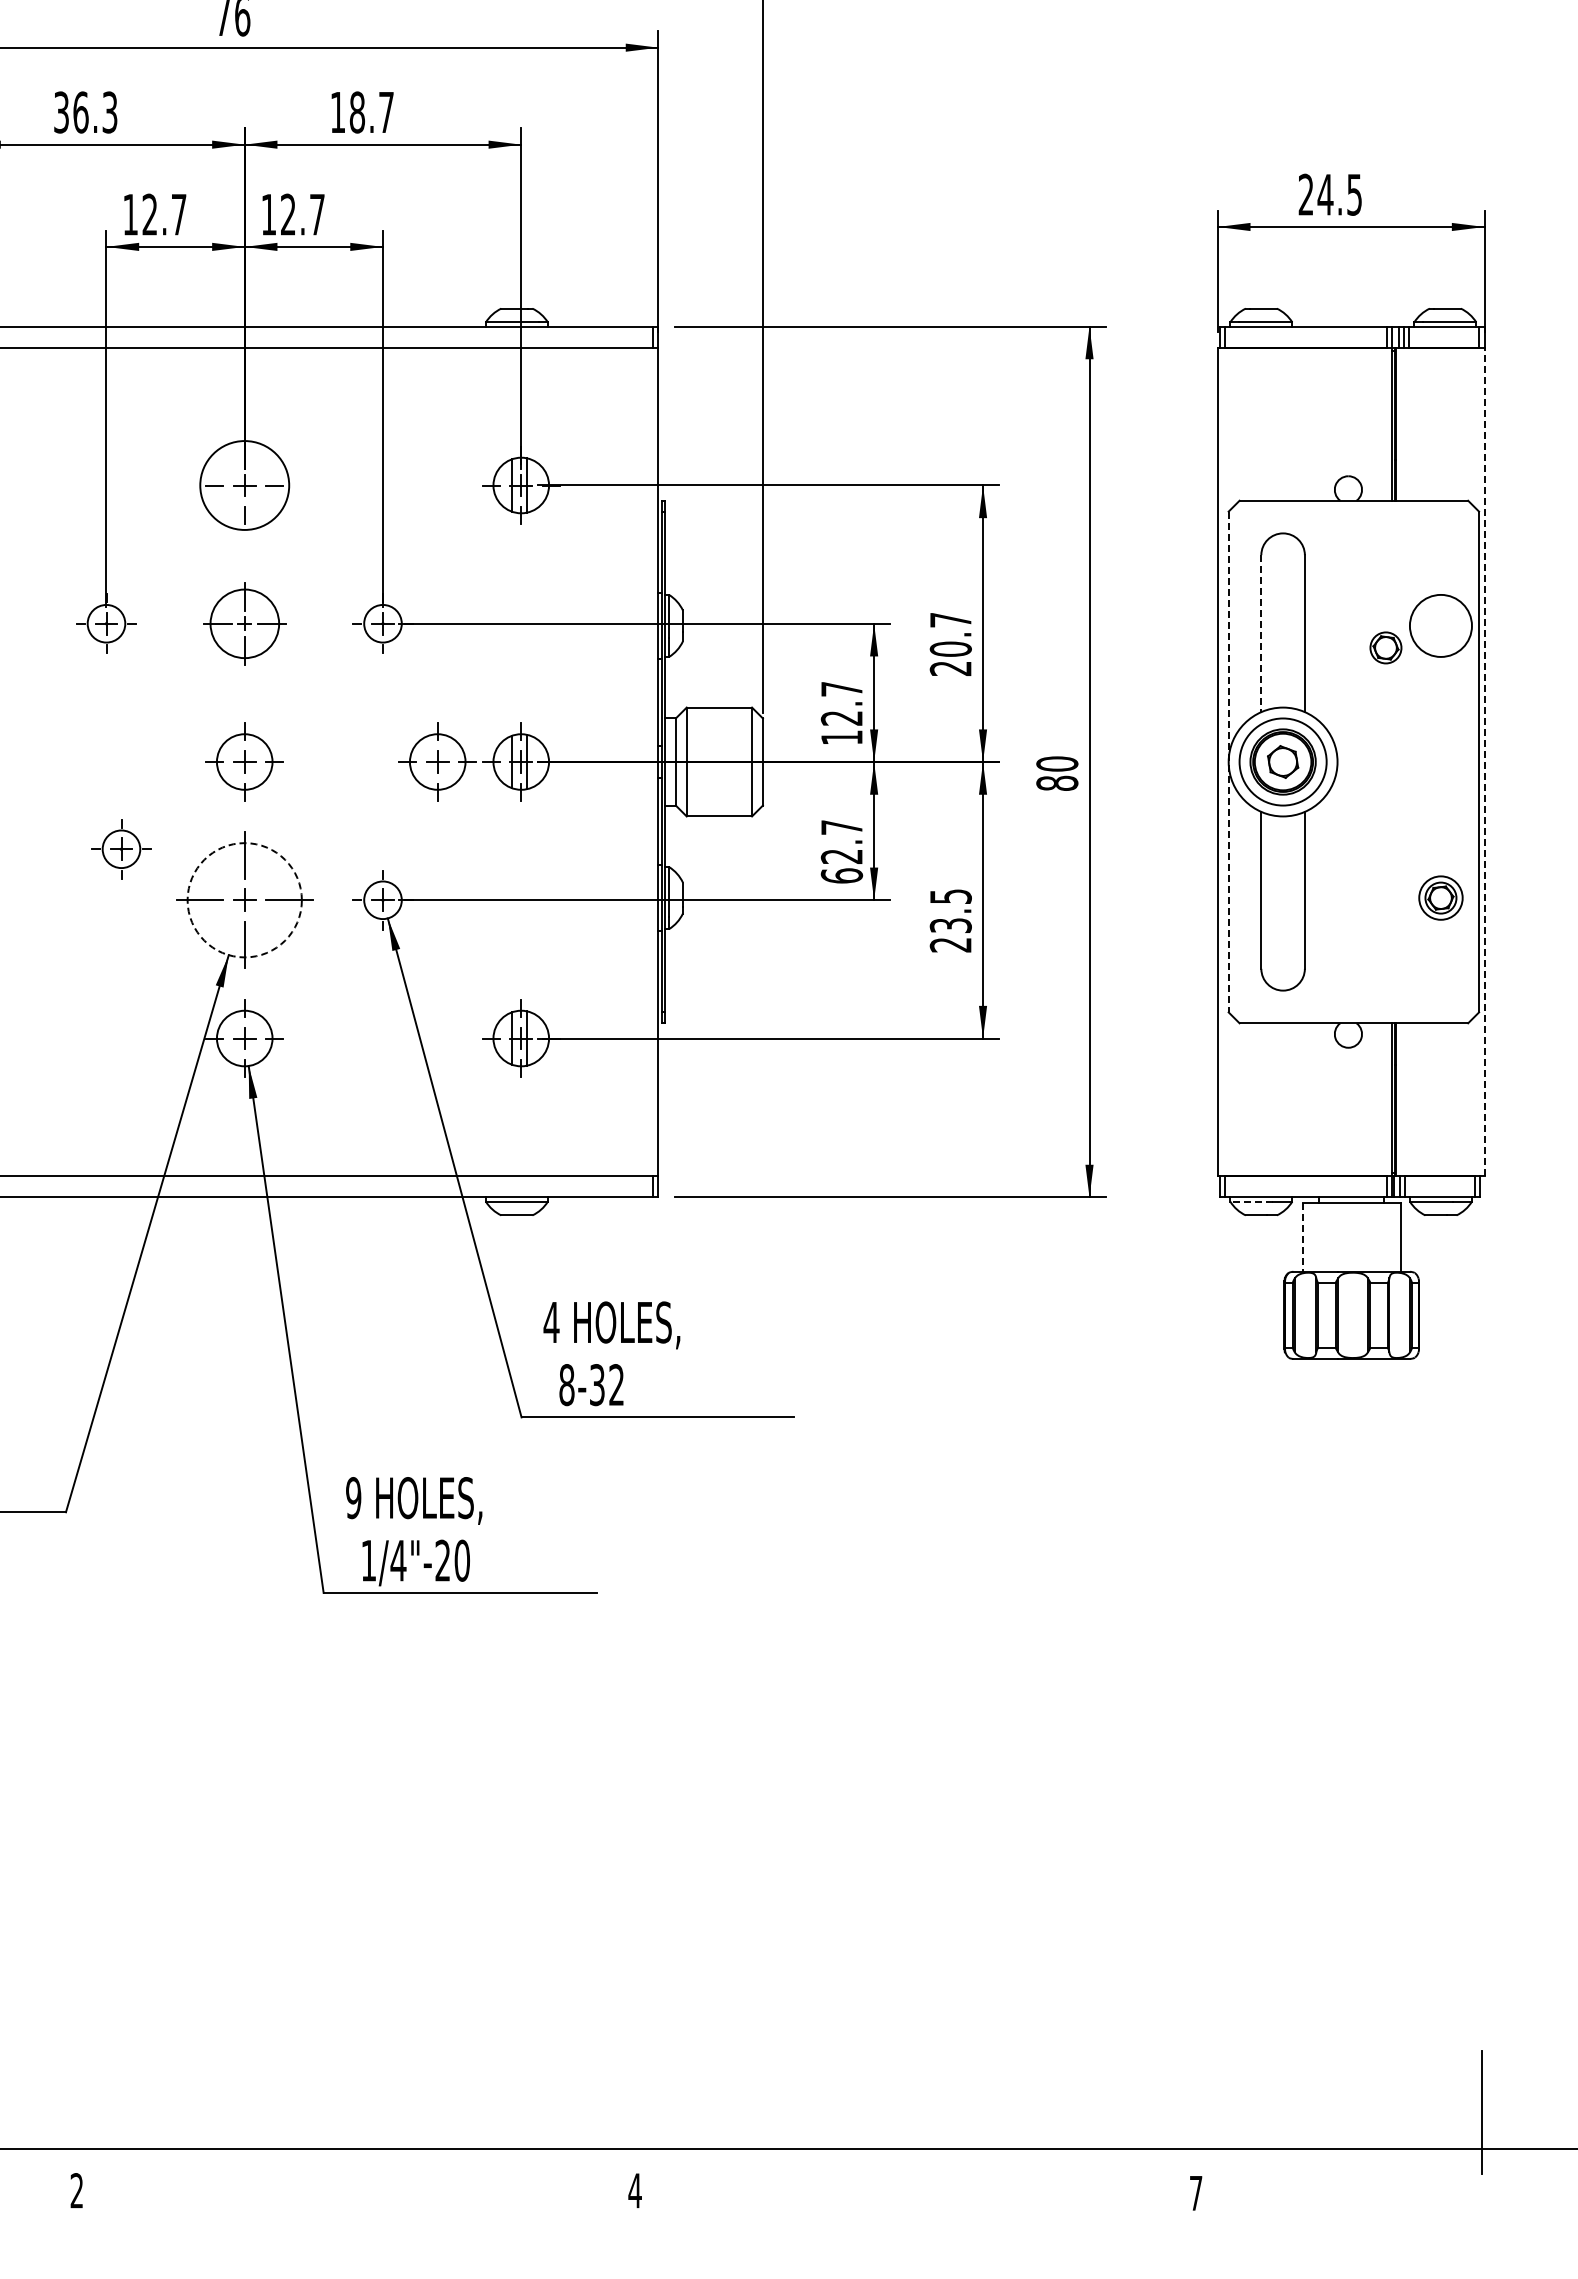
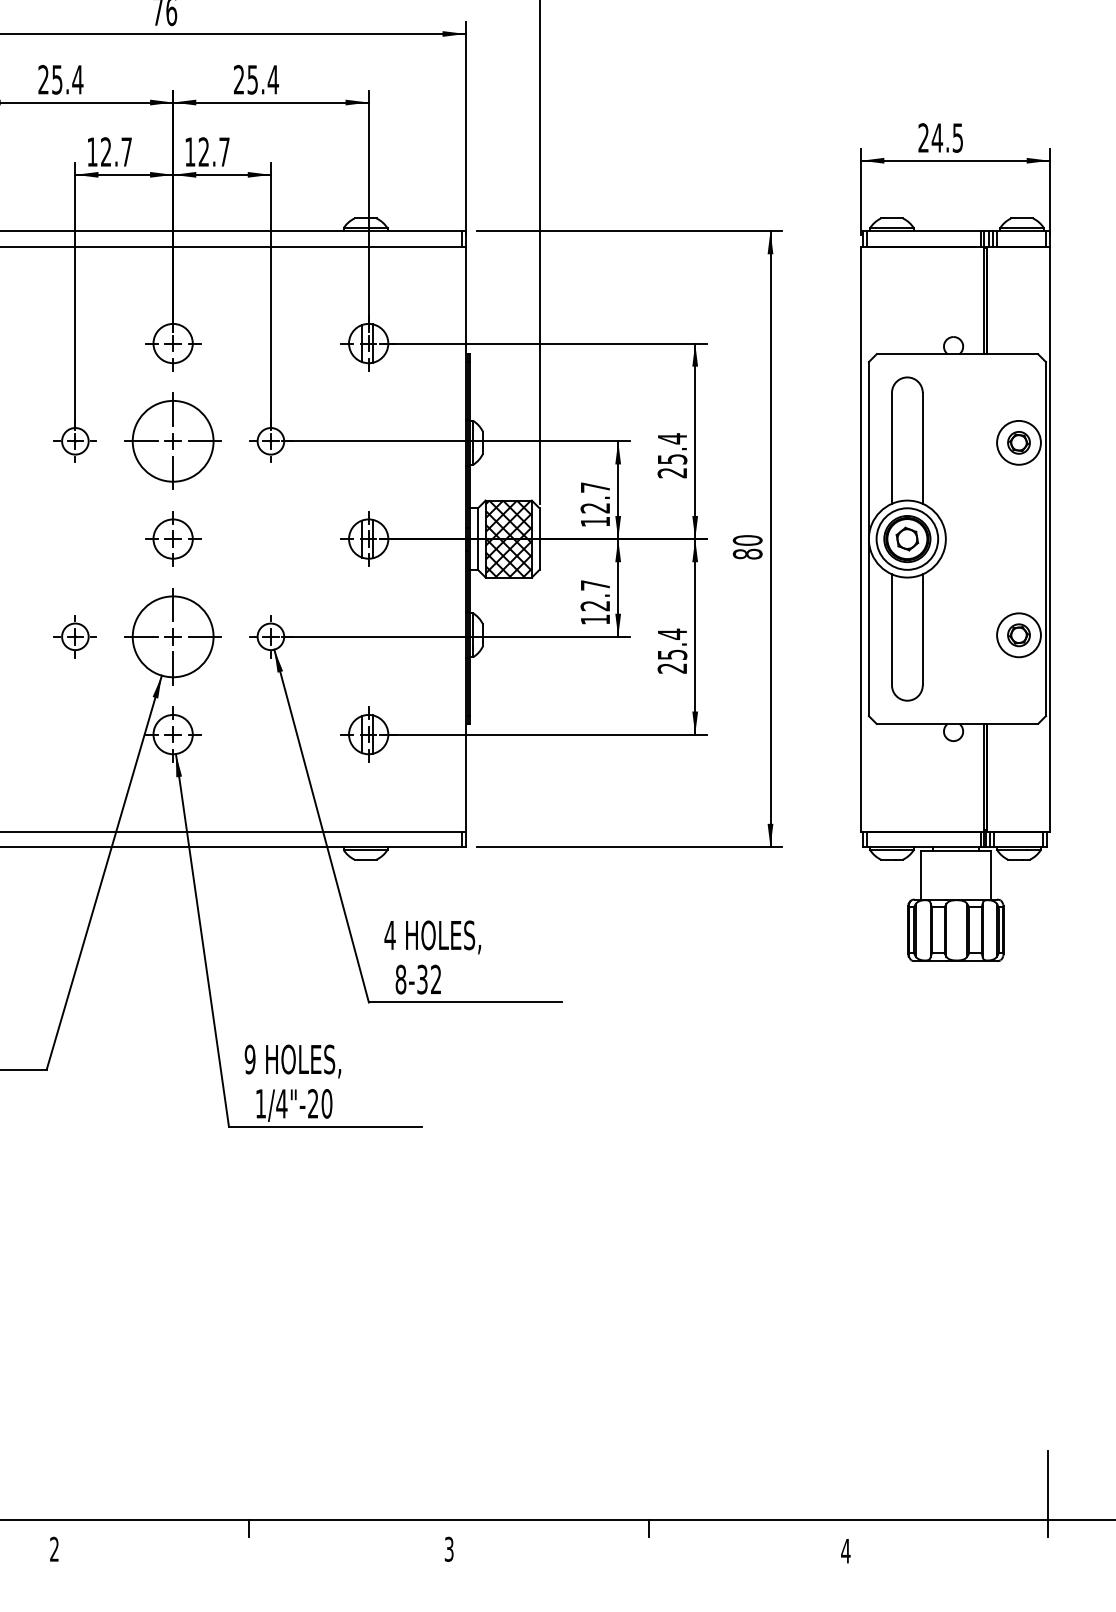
text: (85, 112) -> (60, 79), 36.3 -> 25.4
text: (362, 112) -> (256, 79), 18.7 -> 25.4
circle: (244, 485) -> (172, 343), size x0.62
part: (244, 623) -> (172, 441), size x1.67
text: (950, 634) -> (672, 448), 20.7 -> 25.4
line: (1261, 634) -> (892, 448), dashed -> solid
part: (1385, 647) -> (1018, 442), moved
part: (437, 761) -> (309, 538), removed
hatch: (719, 761) -> (508, 538), added
line: (1228, 762) -> (868, 539), dashed -> solid
line: (1484, 762) -> (1049, 539), dashed -> solid
part: (121, 849) -> (75, 637), moved
text: (841, 875) -> (595, 619), 62.7 -> 12.7
circle: (1440, 898) -> (1018, 635), size x1.43
circle: (244, 900) -> (172, 637), dashed -> solid
text: (950, 910) -> (672, 644), 23.5 -> 25.4
line: (1251, 1201) -> (885, 849), dashed -> solid
line: (1302, 1237) -> (921, 875), dashed -> solid
line: (351, 2161) -> (248, 1528), added
line: (917, 2161) -> (648, 1528), added
text: (634, 2190) -> (448, 1549), 4 -> 3
text: (1195, 2193) -> (845, 1551), 7 -> 4

